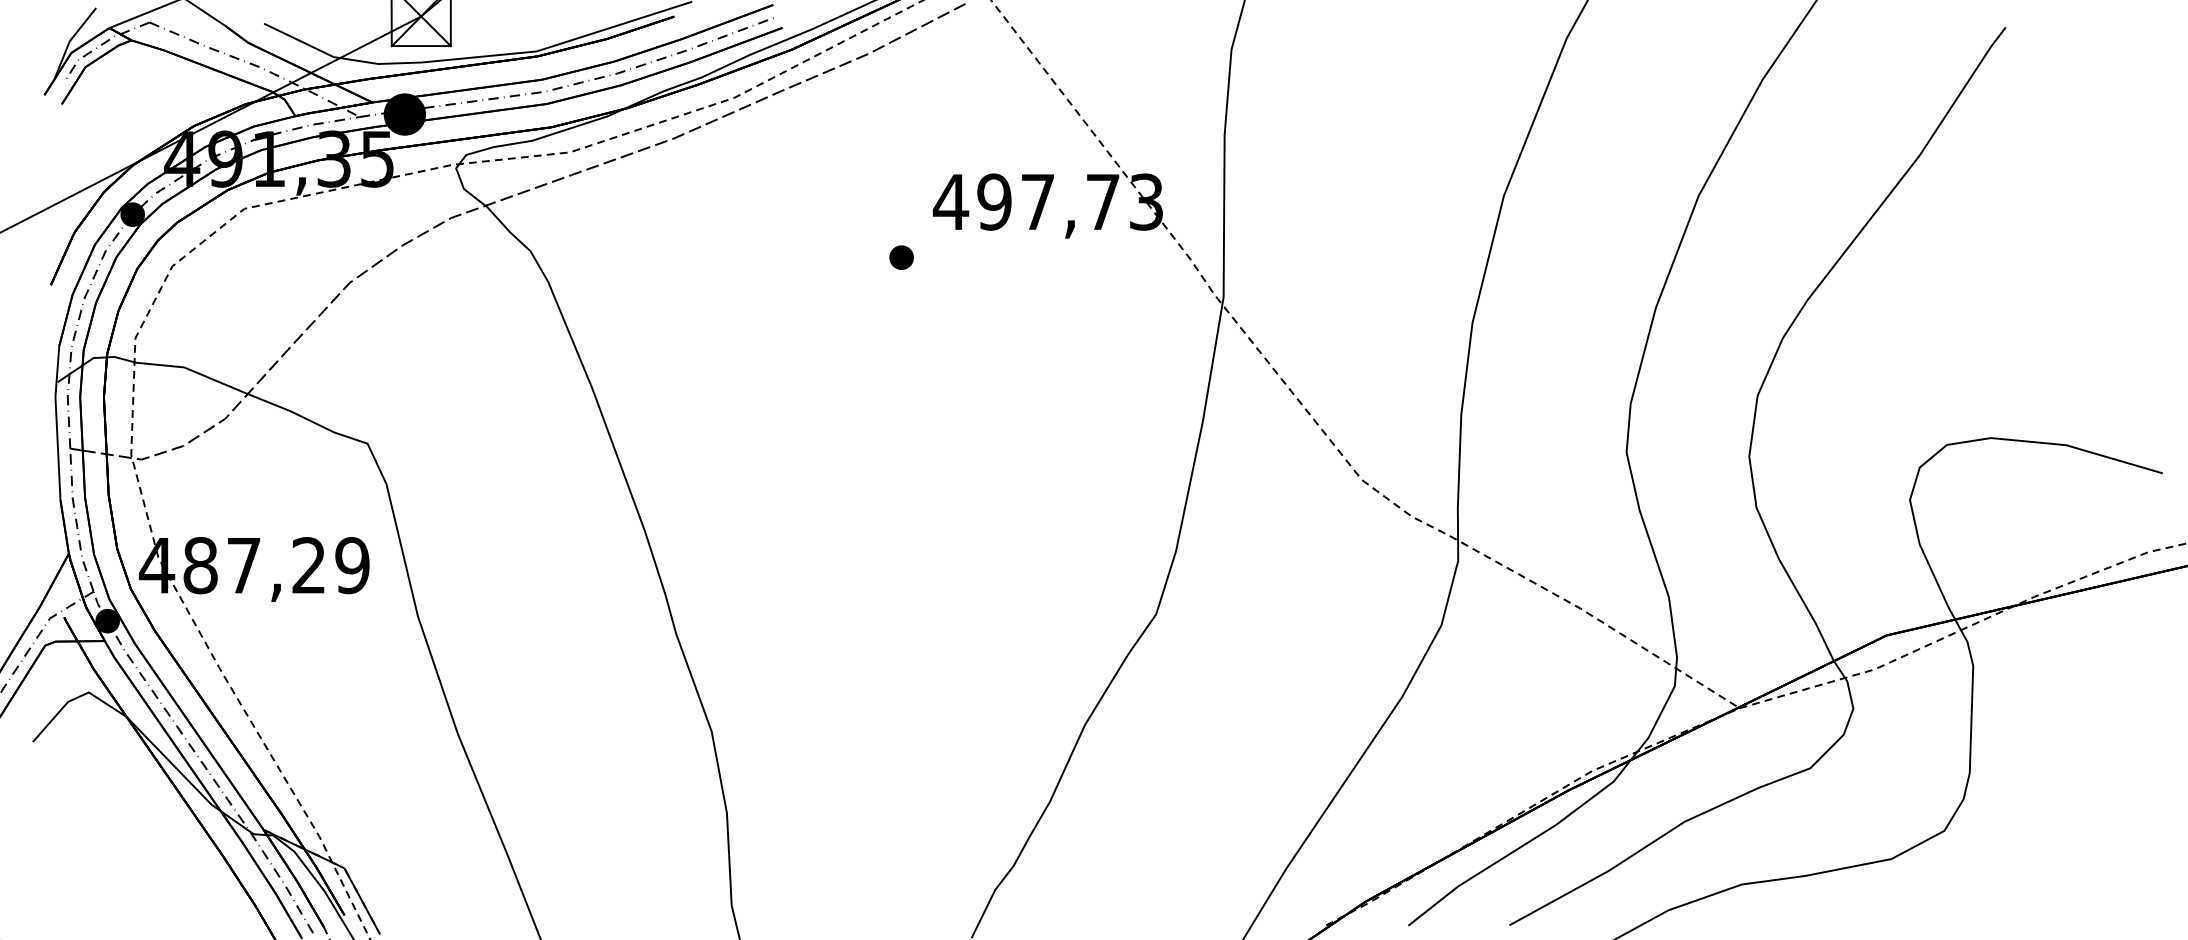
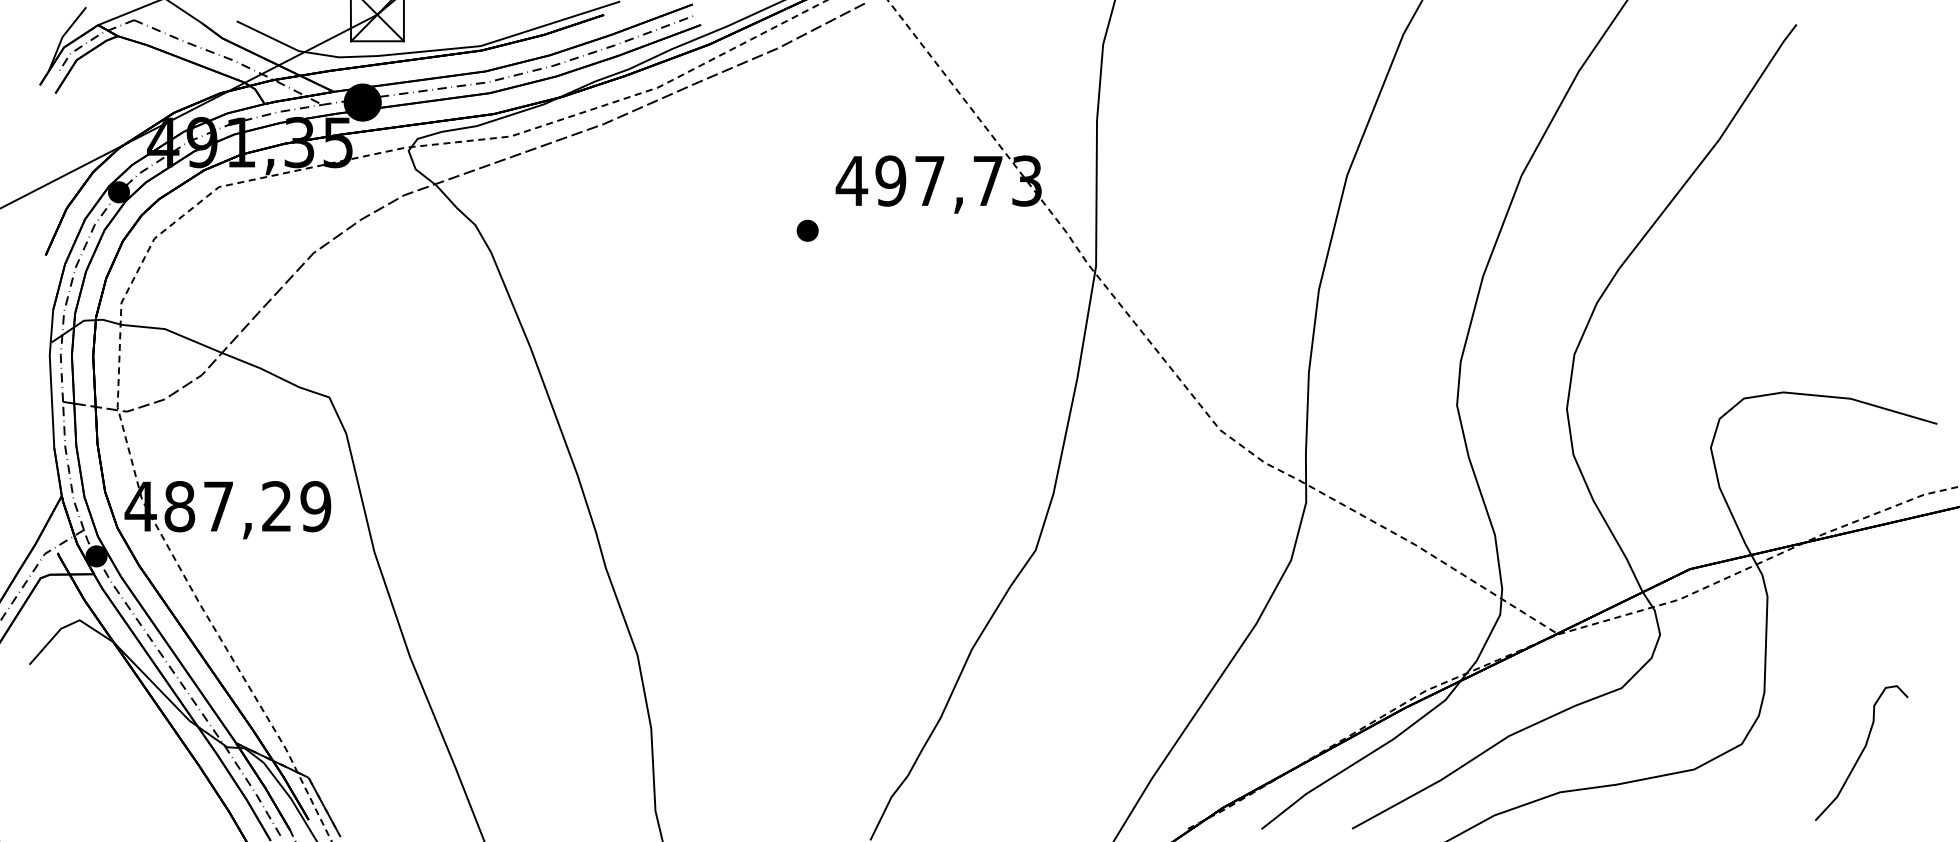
curve: (2078, 840) -> (1861, 752), added

